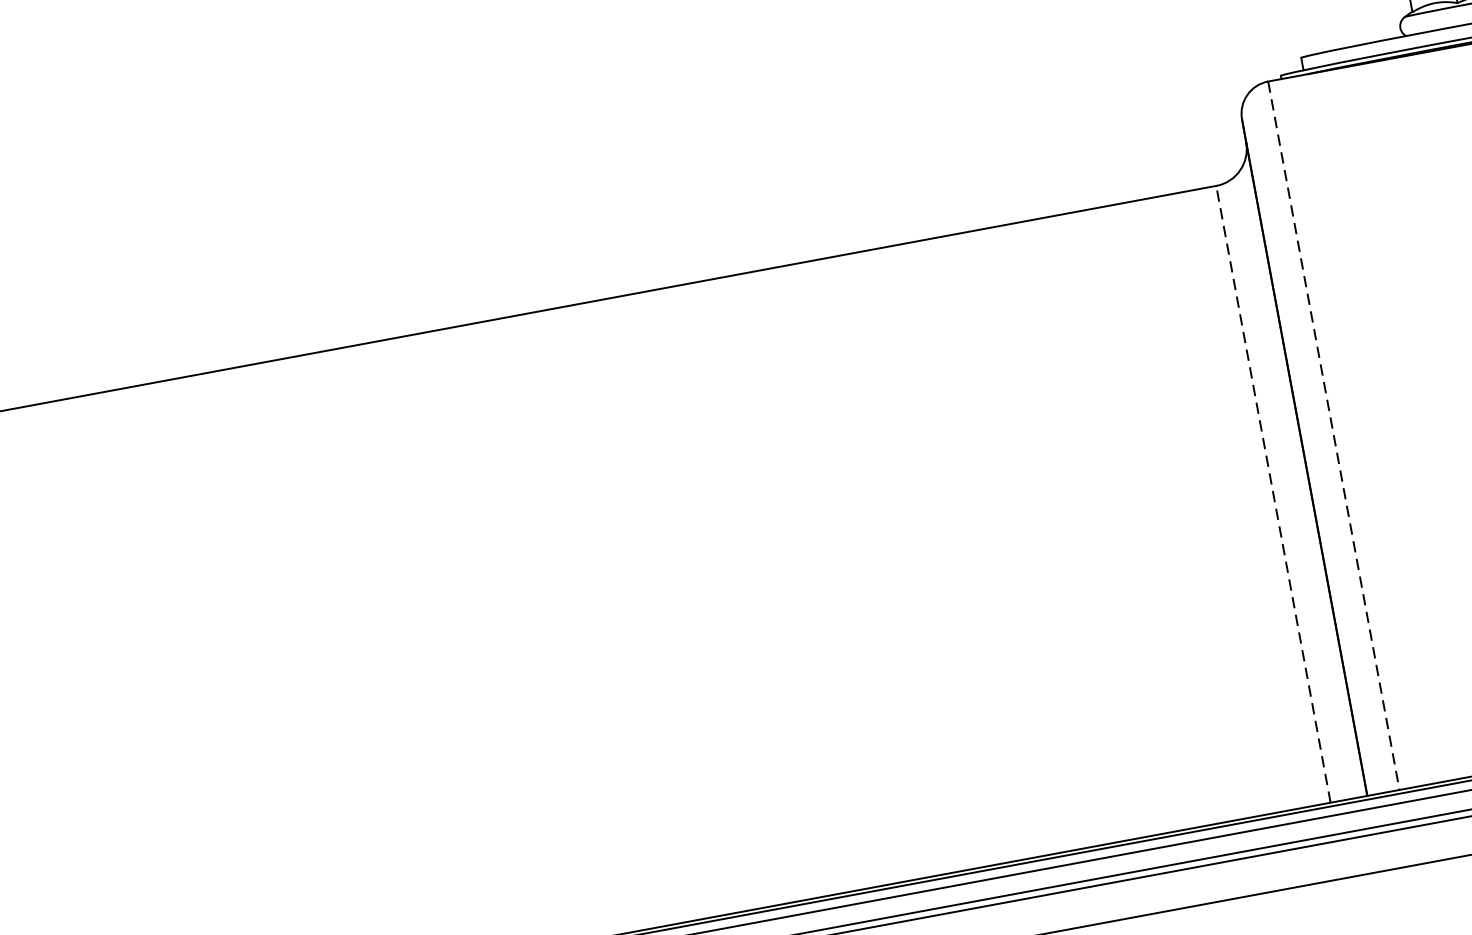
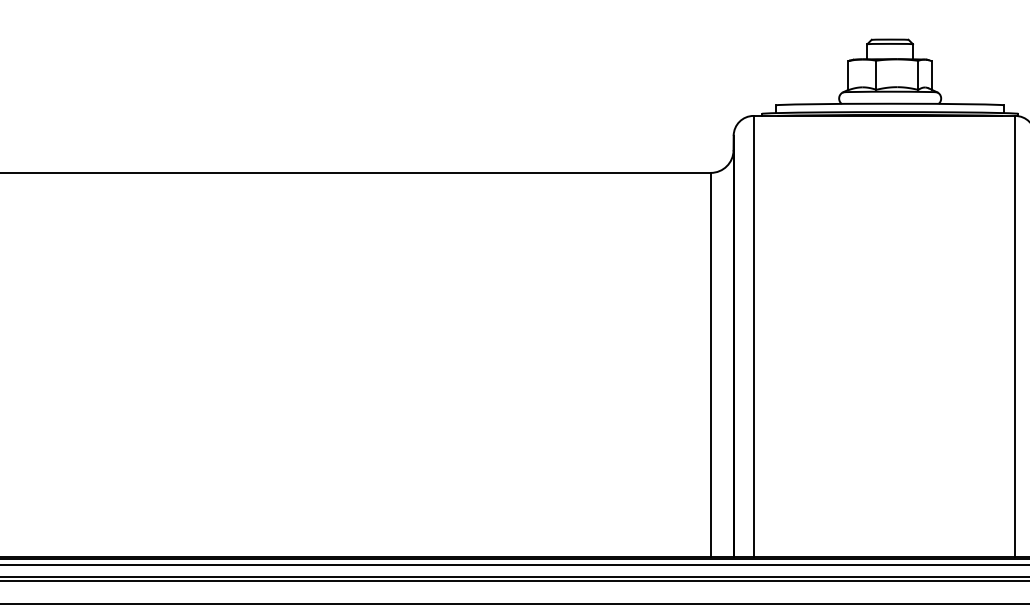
line: (1333, 436) -> (753, 336), dashed -> solid
line: (1272, 493) -> (710, 364), dashed -> solid

